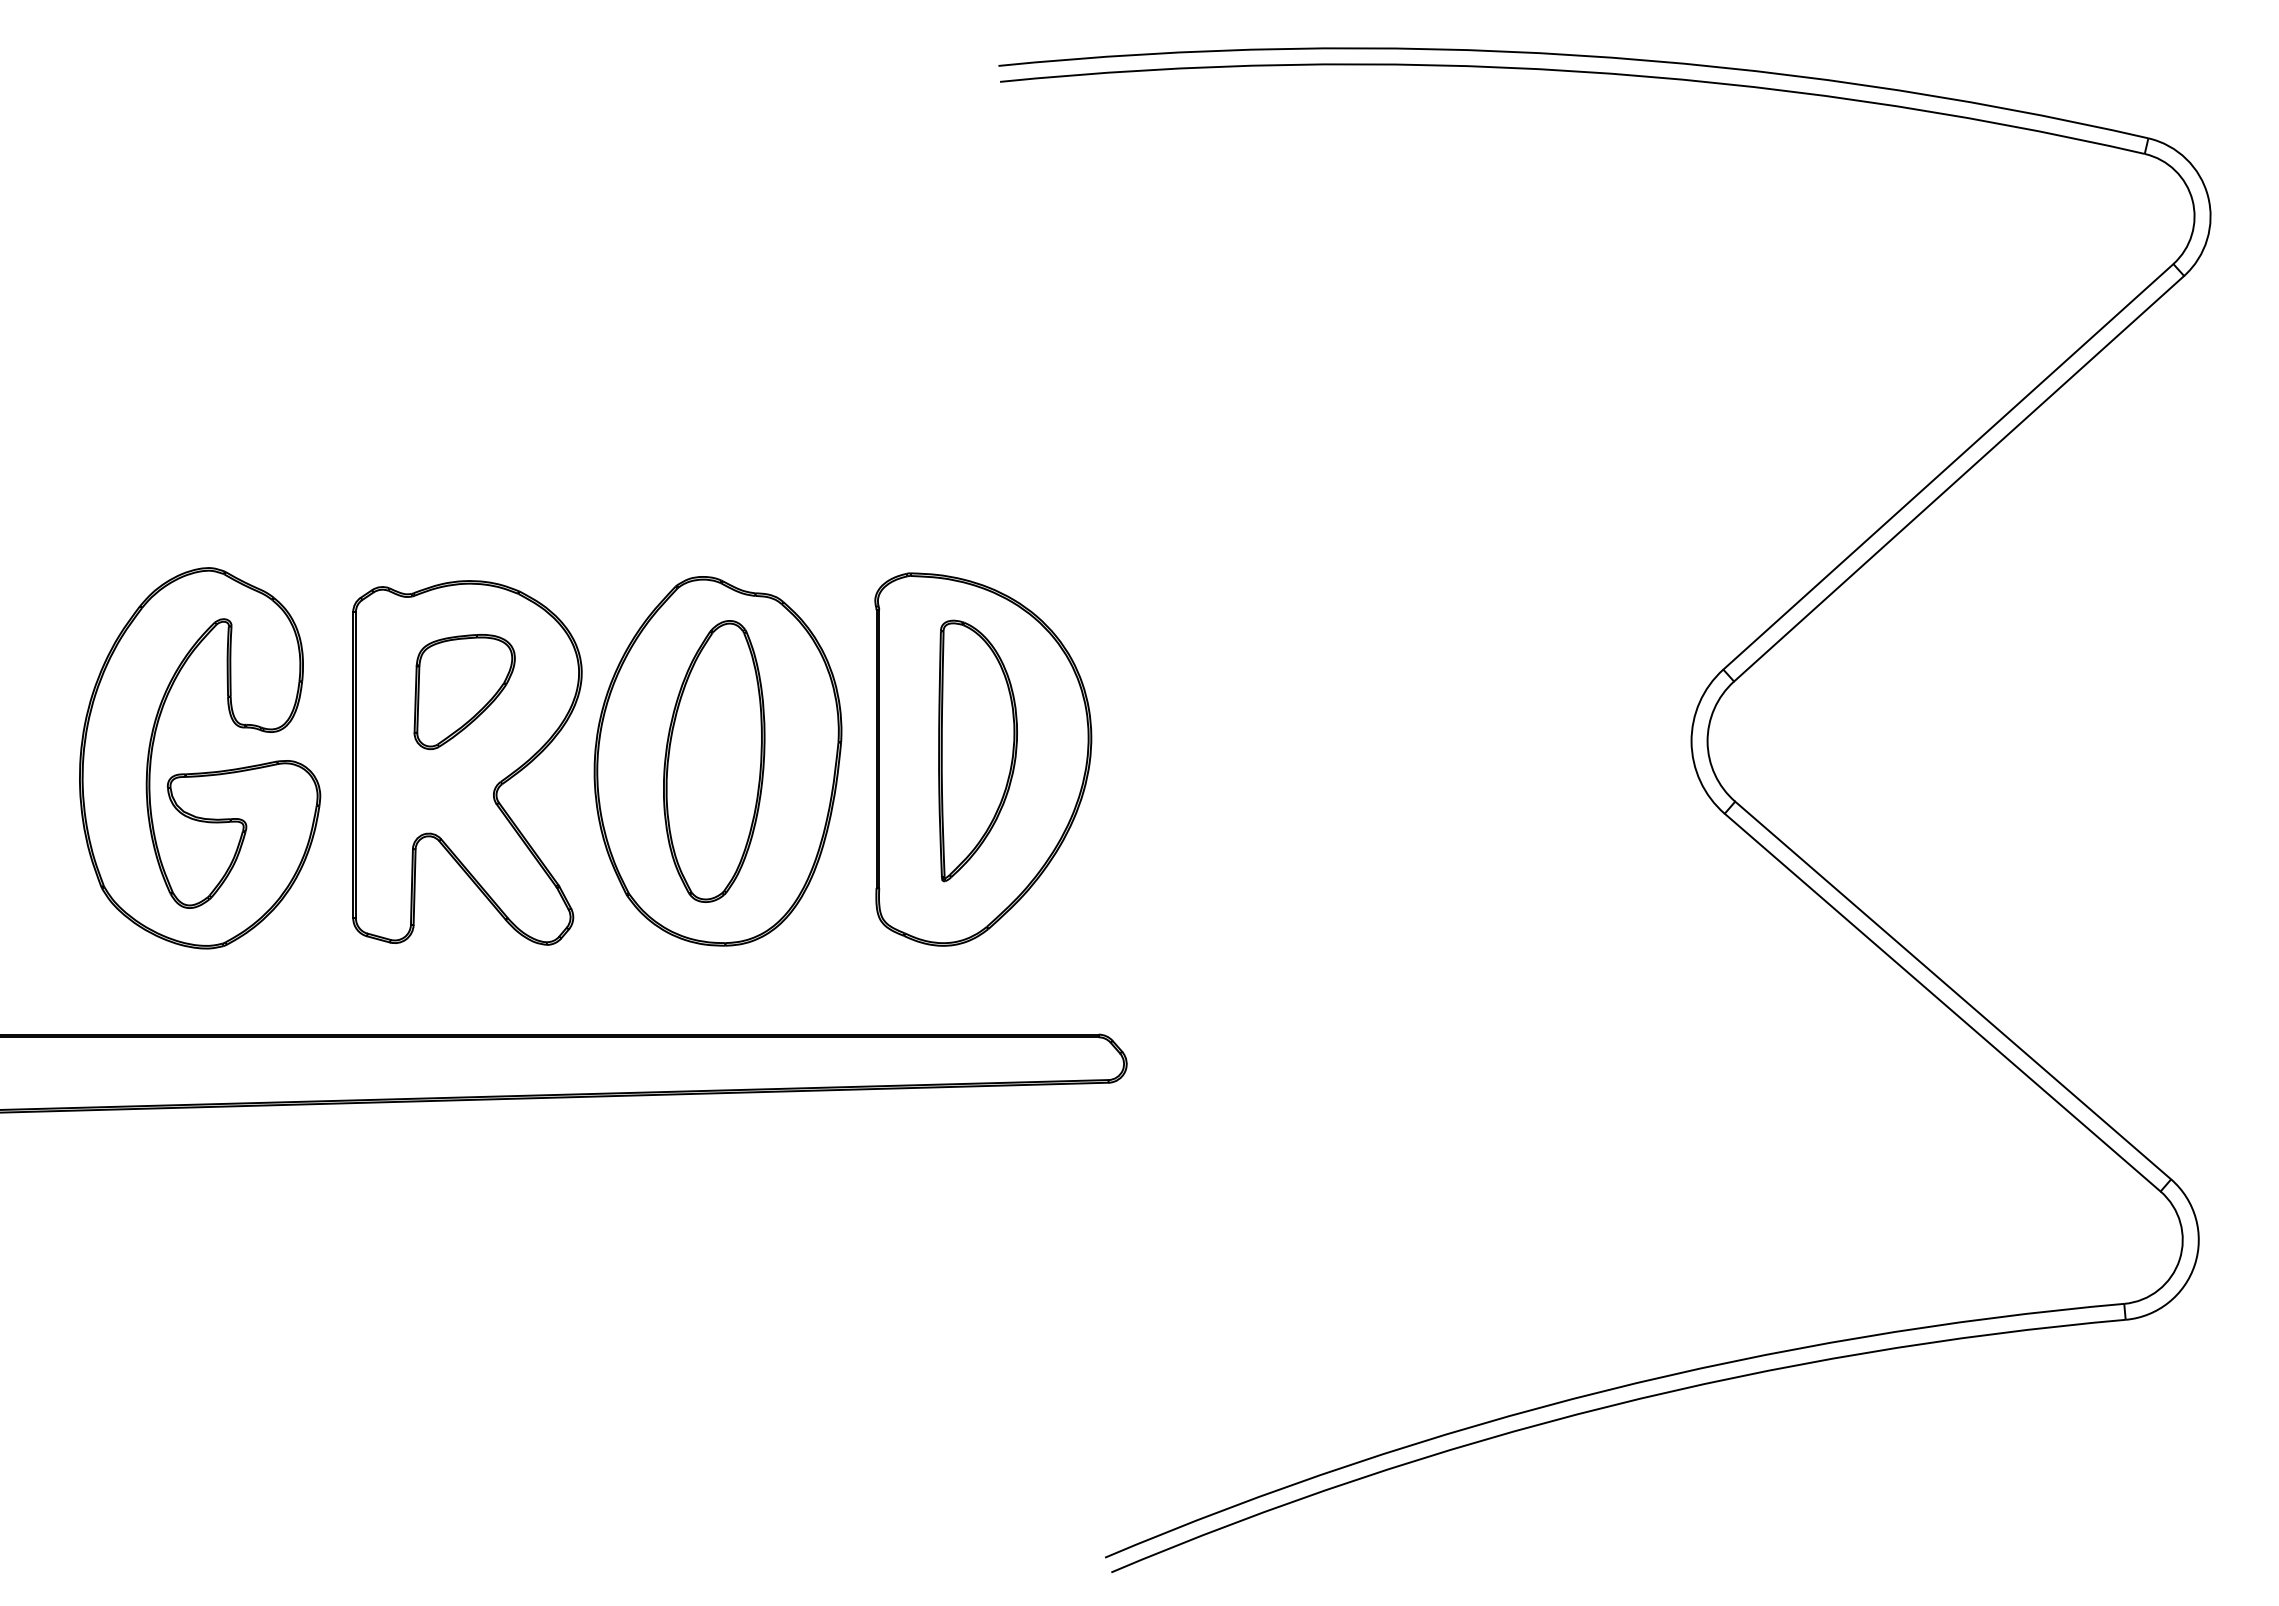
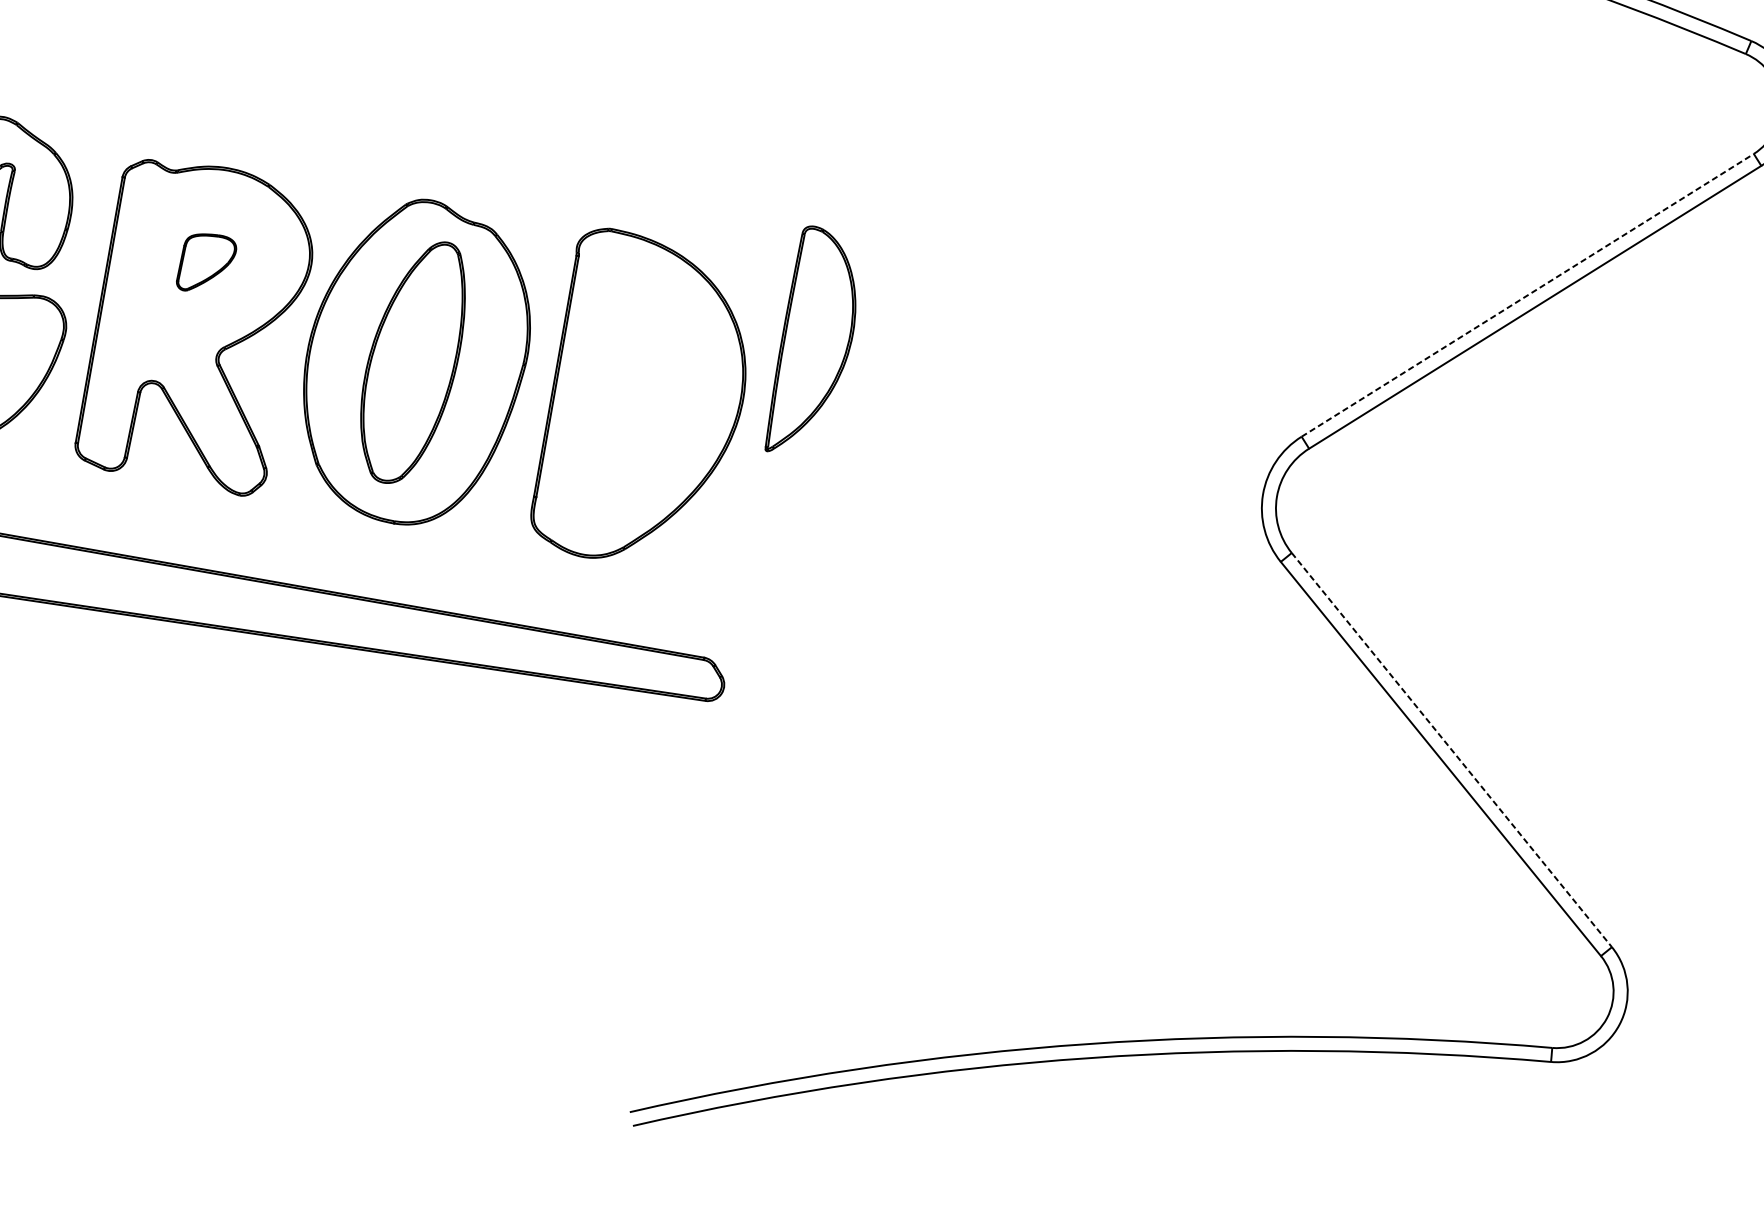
line: (1948, 466) -> (1527, 295), solid -> dashed
part: (464, 692) -> (206, 264), size x0.6
part: (977, 750) -> (815, 342), moved
line: (1953, 990) -> (1452, 750), solid -> dashed

